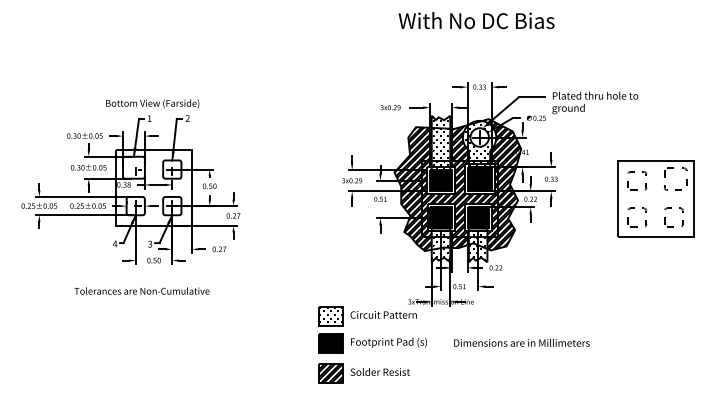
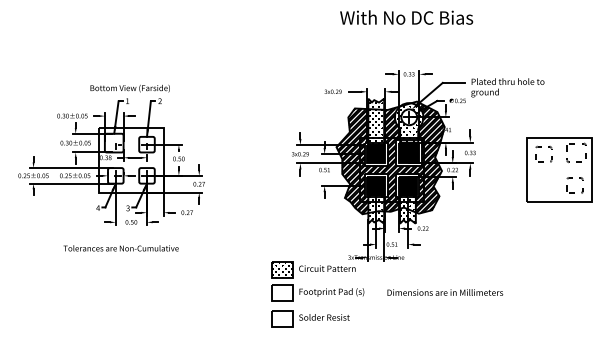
part: (628, 217) -> (536, 185), removed
fill: (331, 342) -> (282, 292), removed
hatch: (331, 373) -> (282, 318), removed

